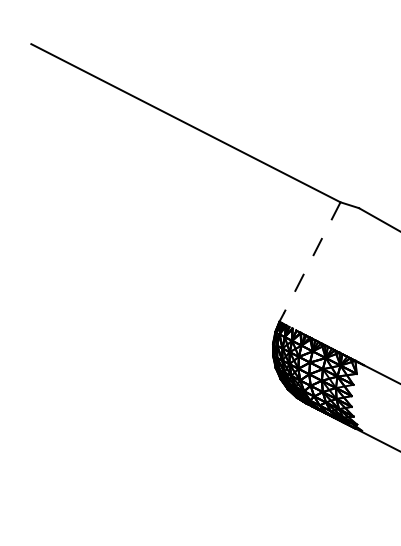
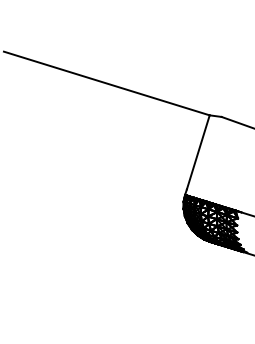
line: (312, 258) -> (198, 152), dashed -> solid

